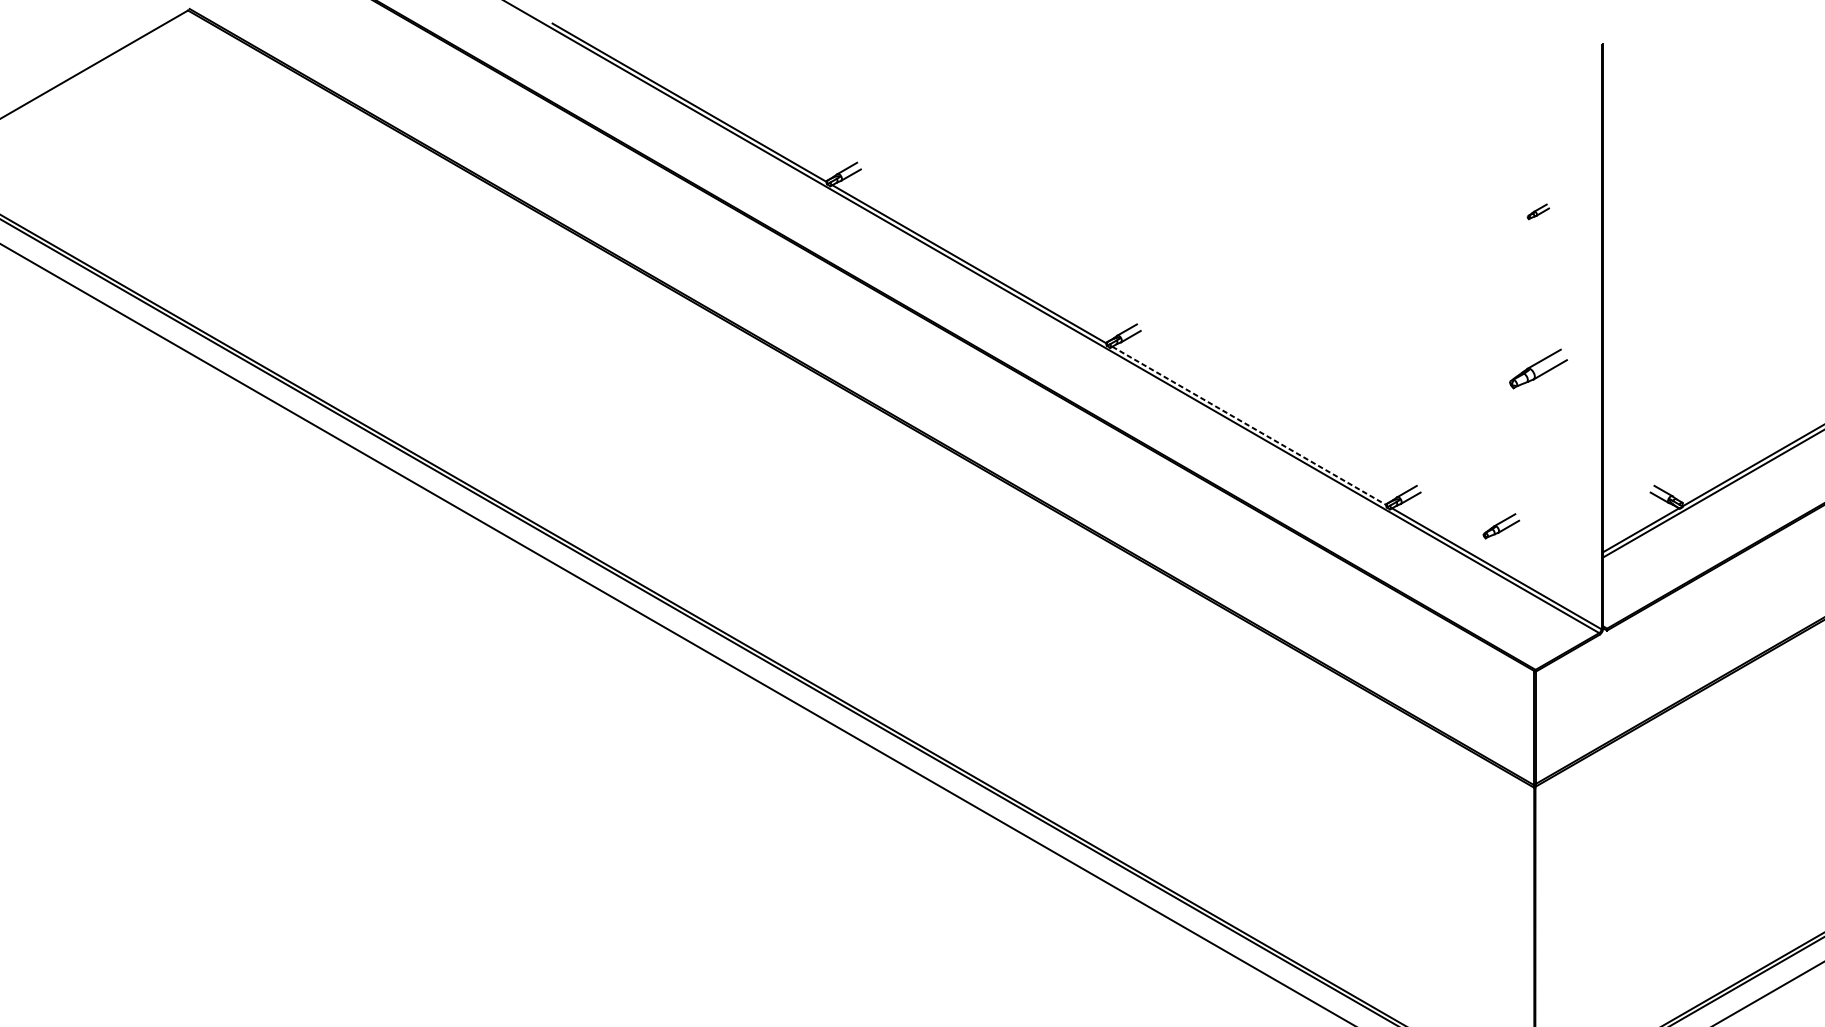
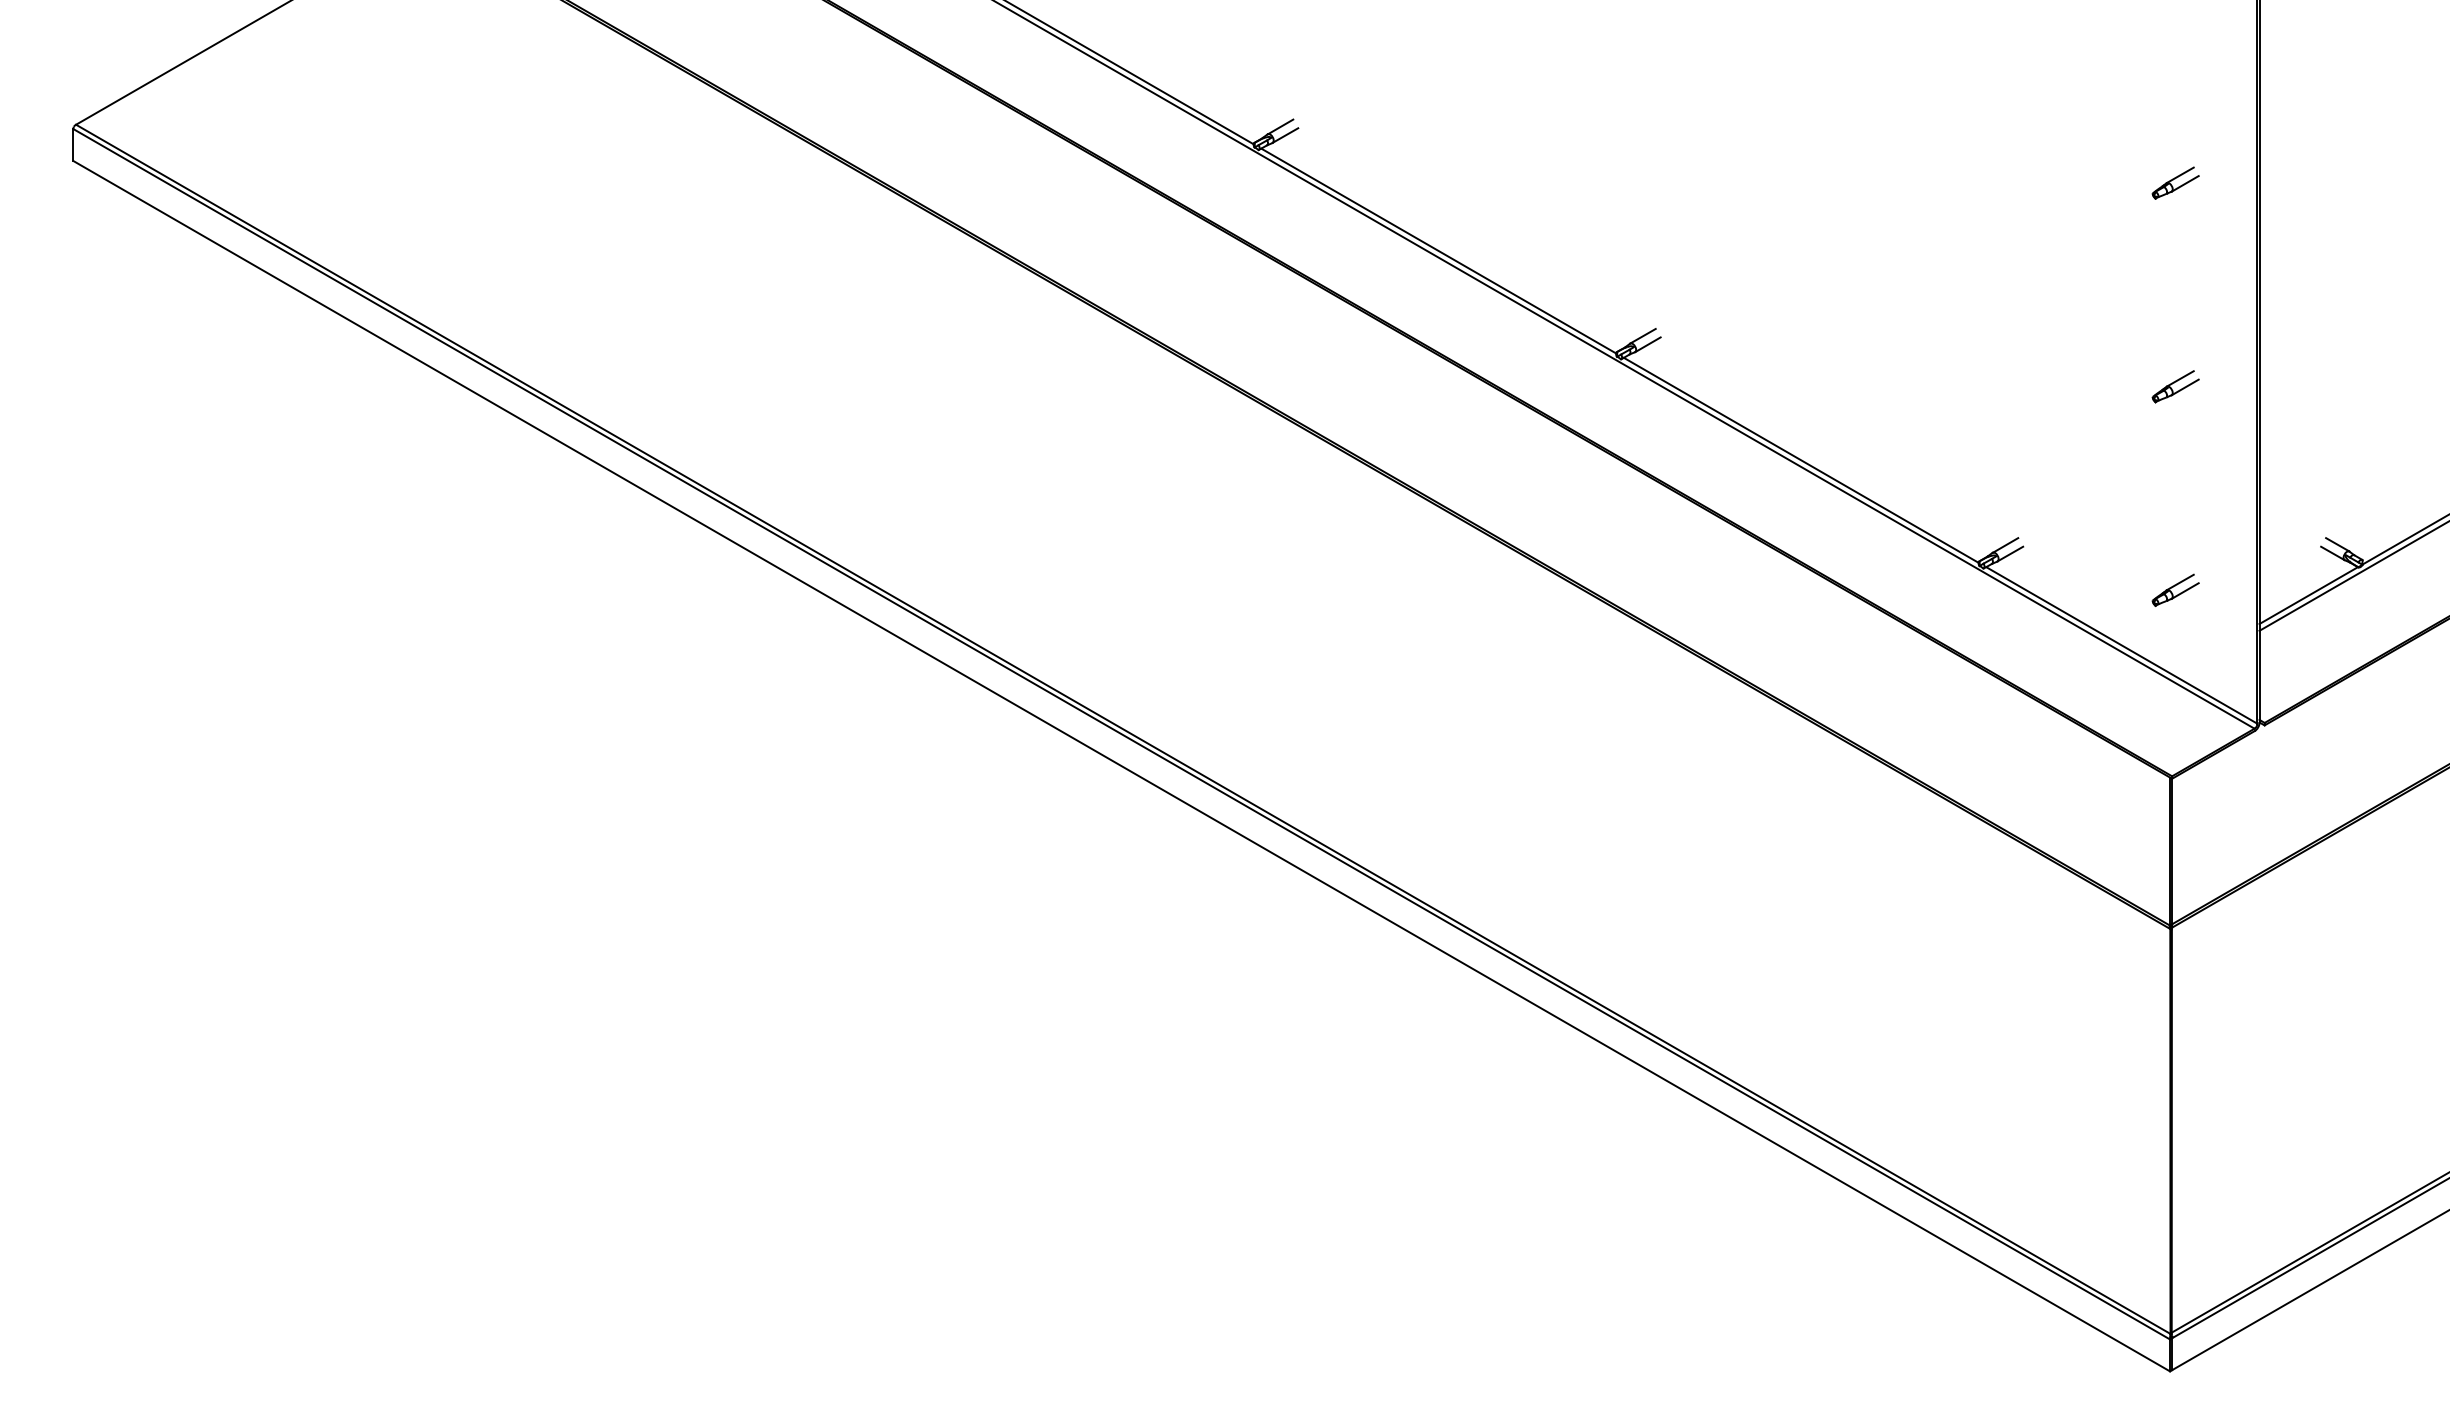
part: (1538, 211) -> (2175, 182), size x1.67
part: (1538, 368) -> (2175, 386), size x0.62
line: (1249, 426) -> (1801, 460), dashed -> solid
part: (1501, 525) -> (2175, 589), moved

